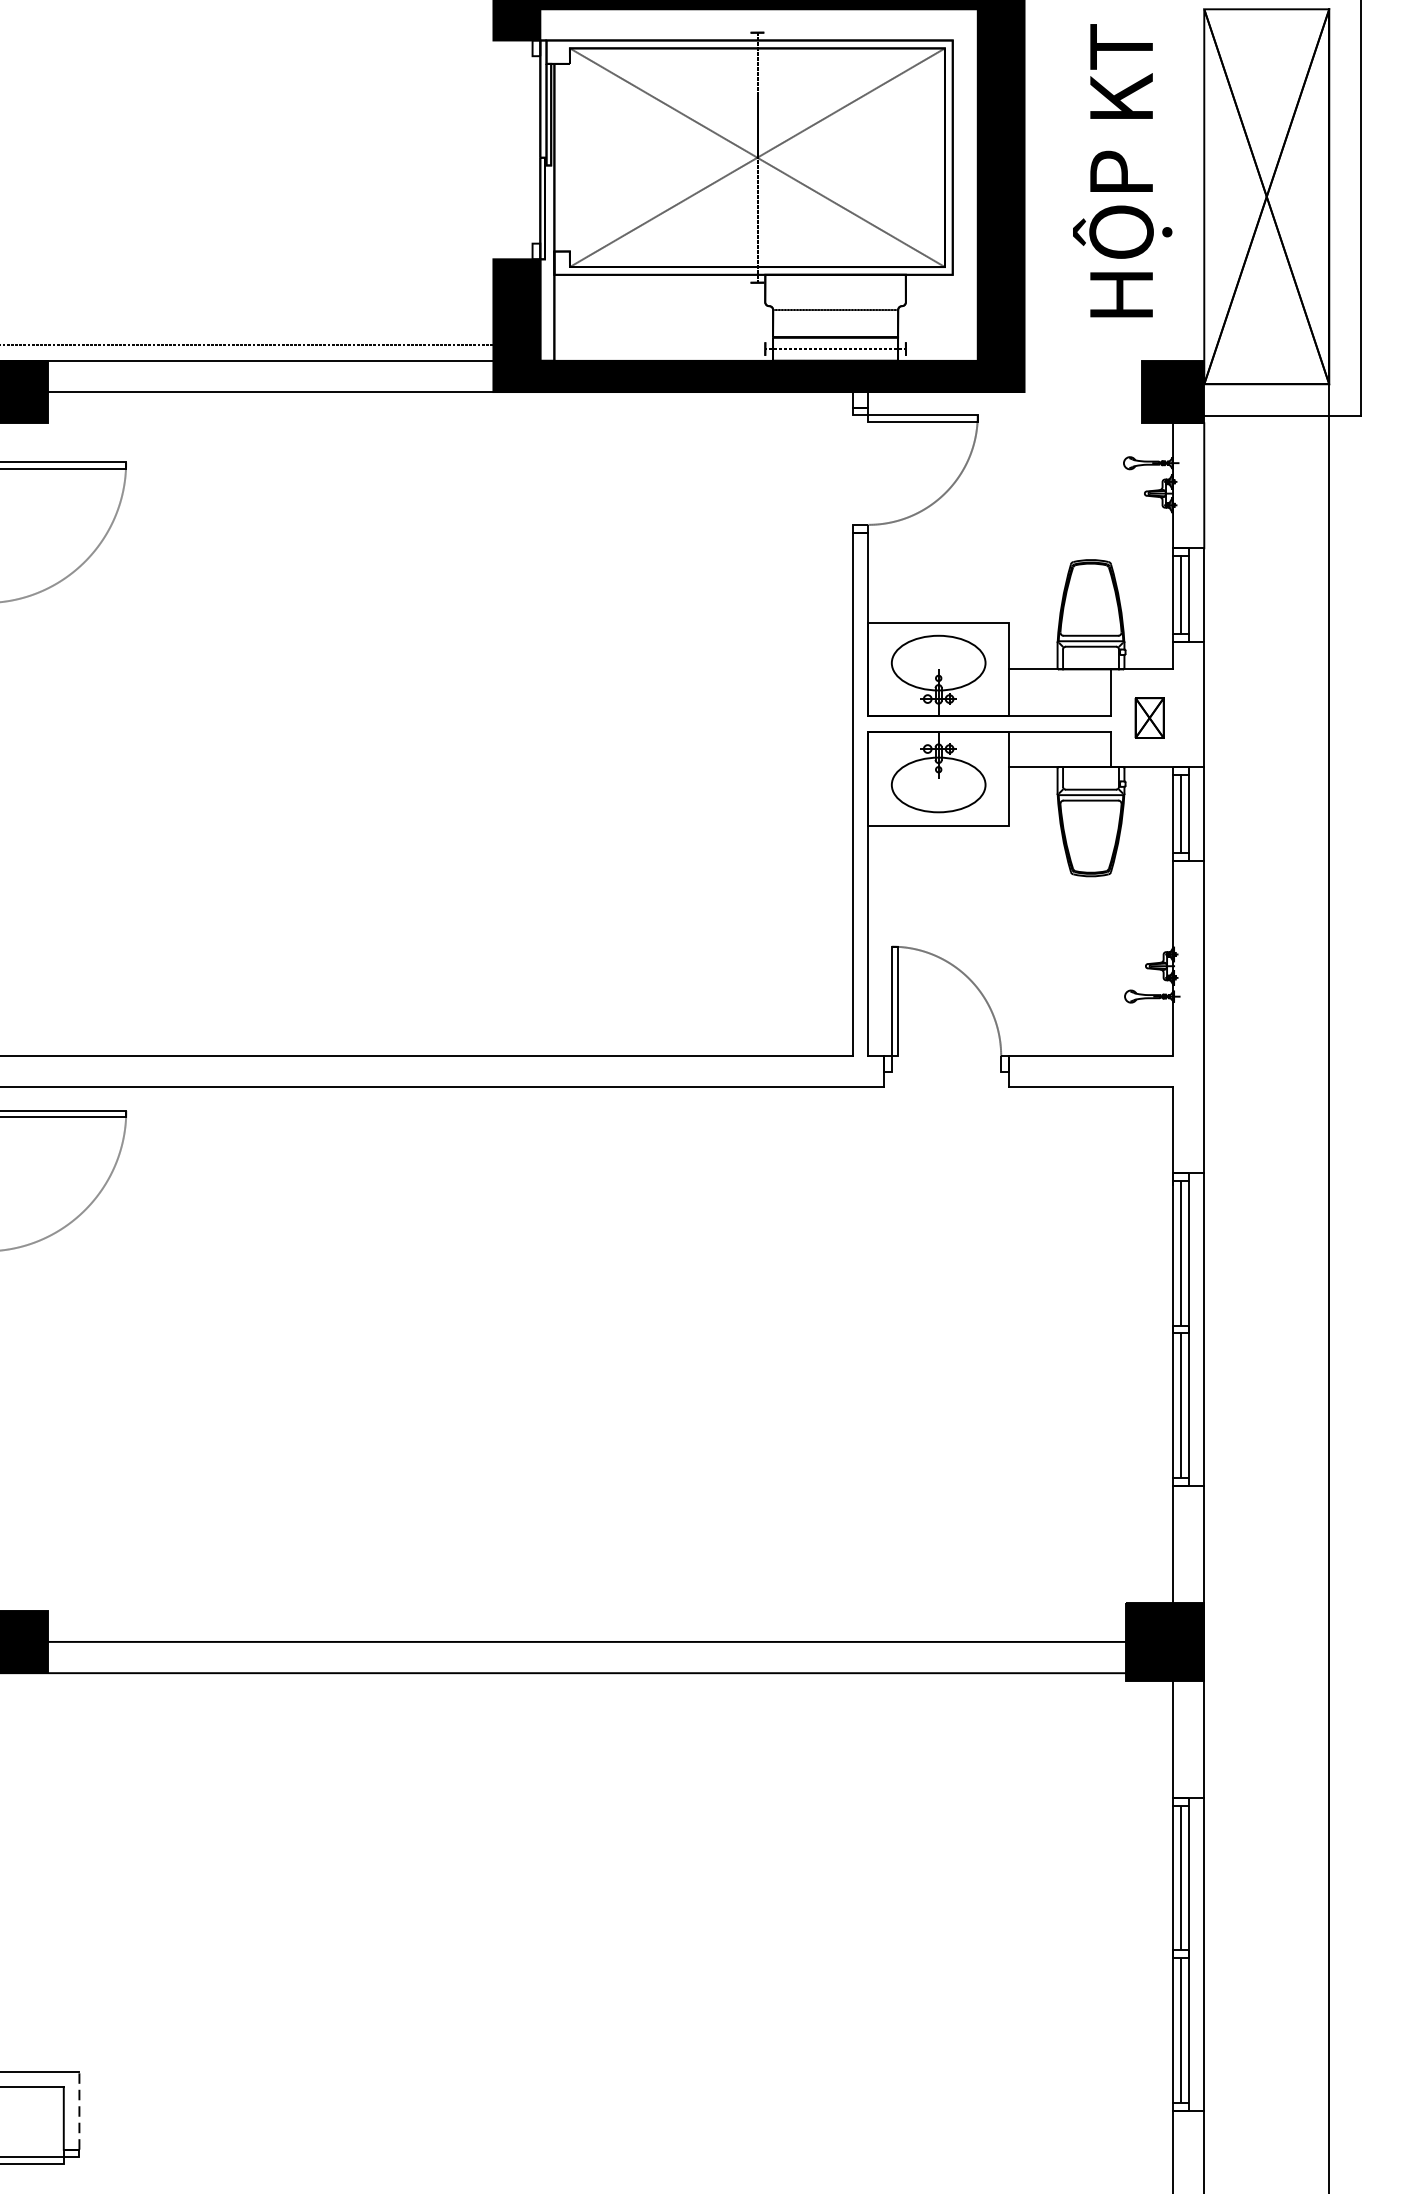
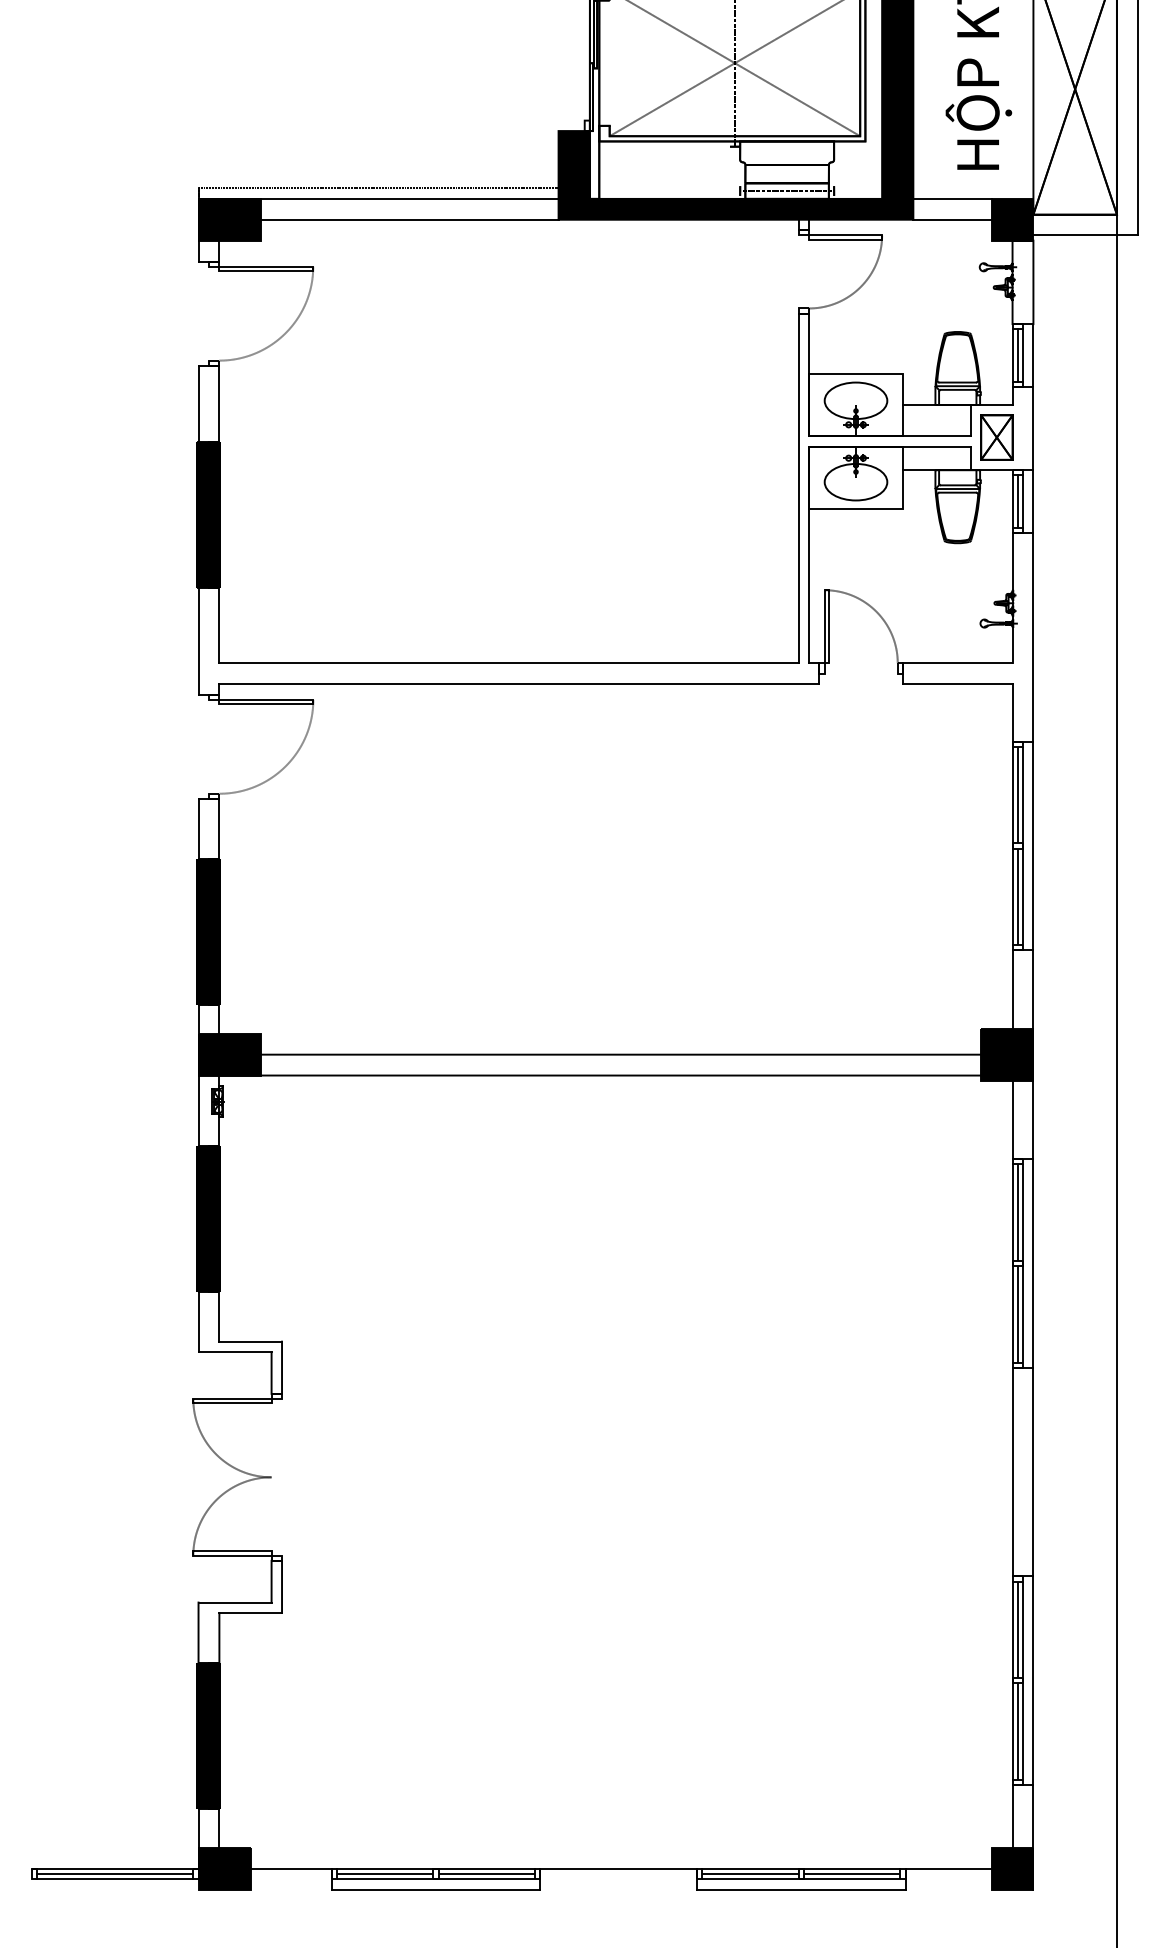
line: (1083, 360) -> (952, 198), added
line: (1083, 391) -> (952, 219), added
part: (1148, 718) -> (996, 437), size x1.67
line: (80, 2110) -> (282, 1367), dashed -> solid

